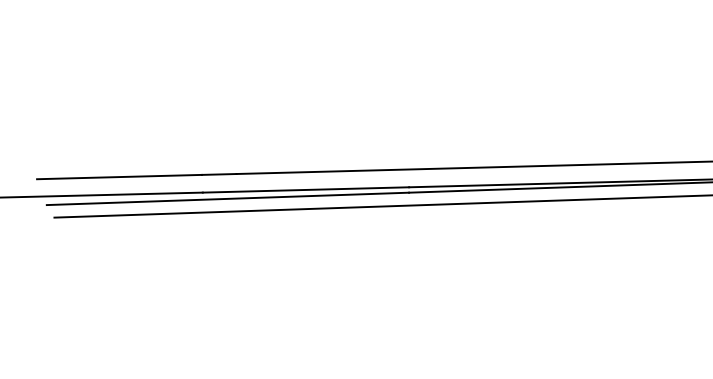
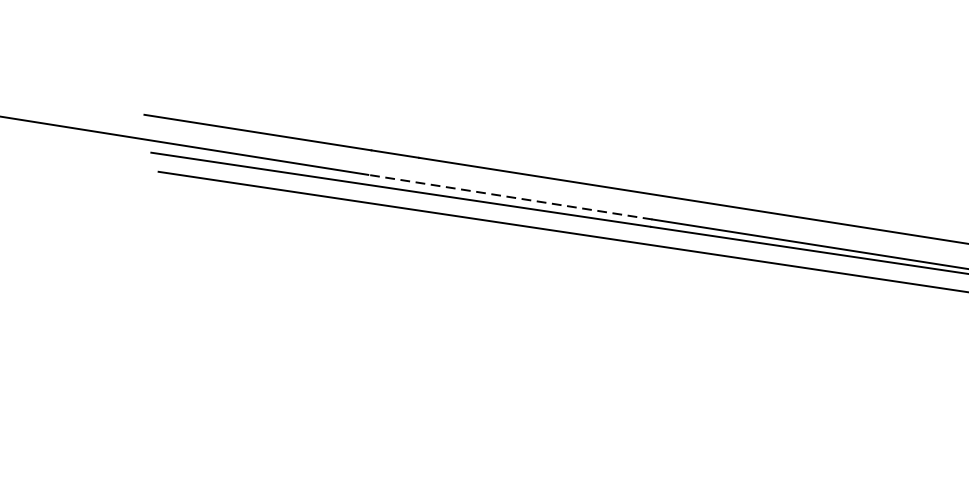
line: (305, 189) -> (509, 196), solid -> dashed

